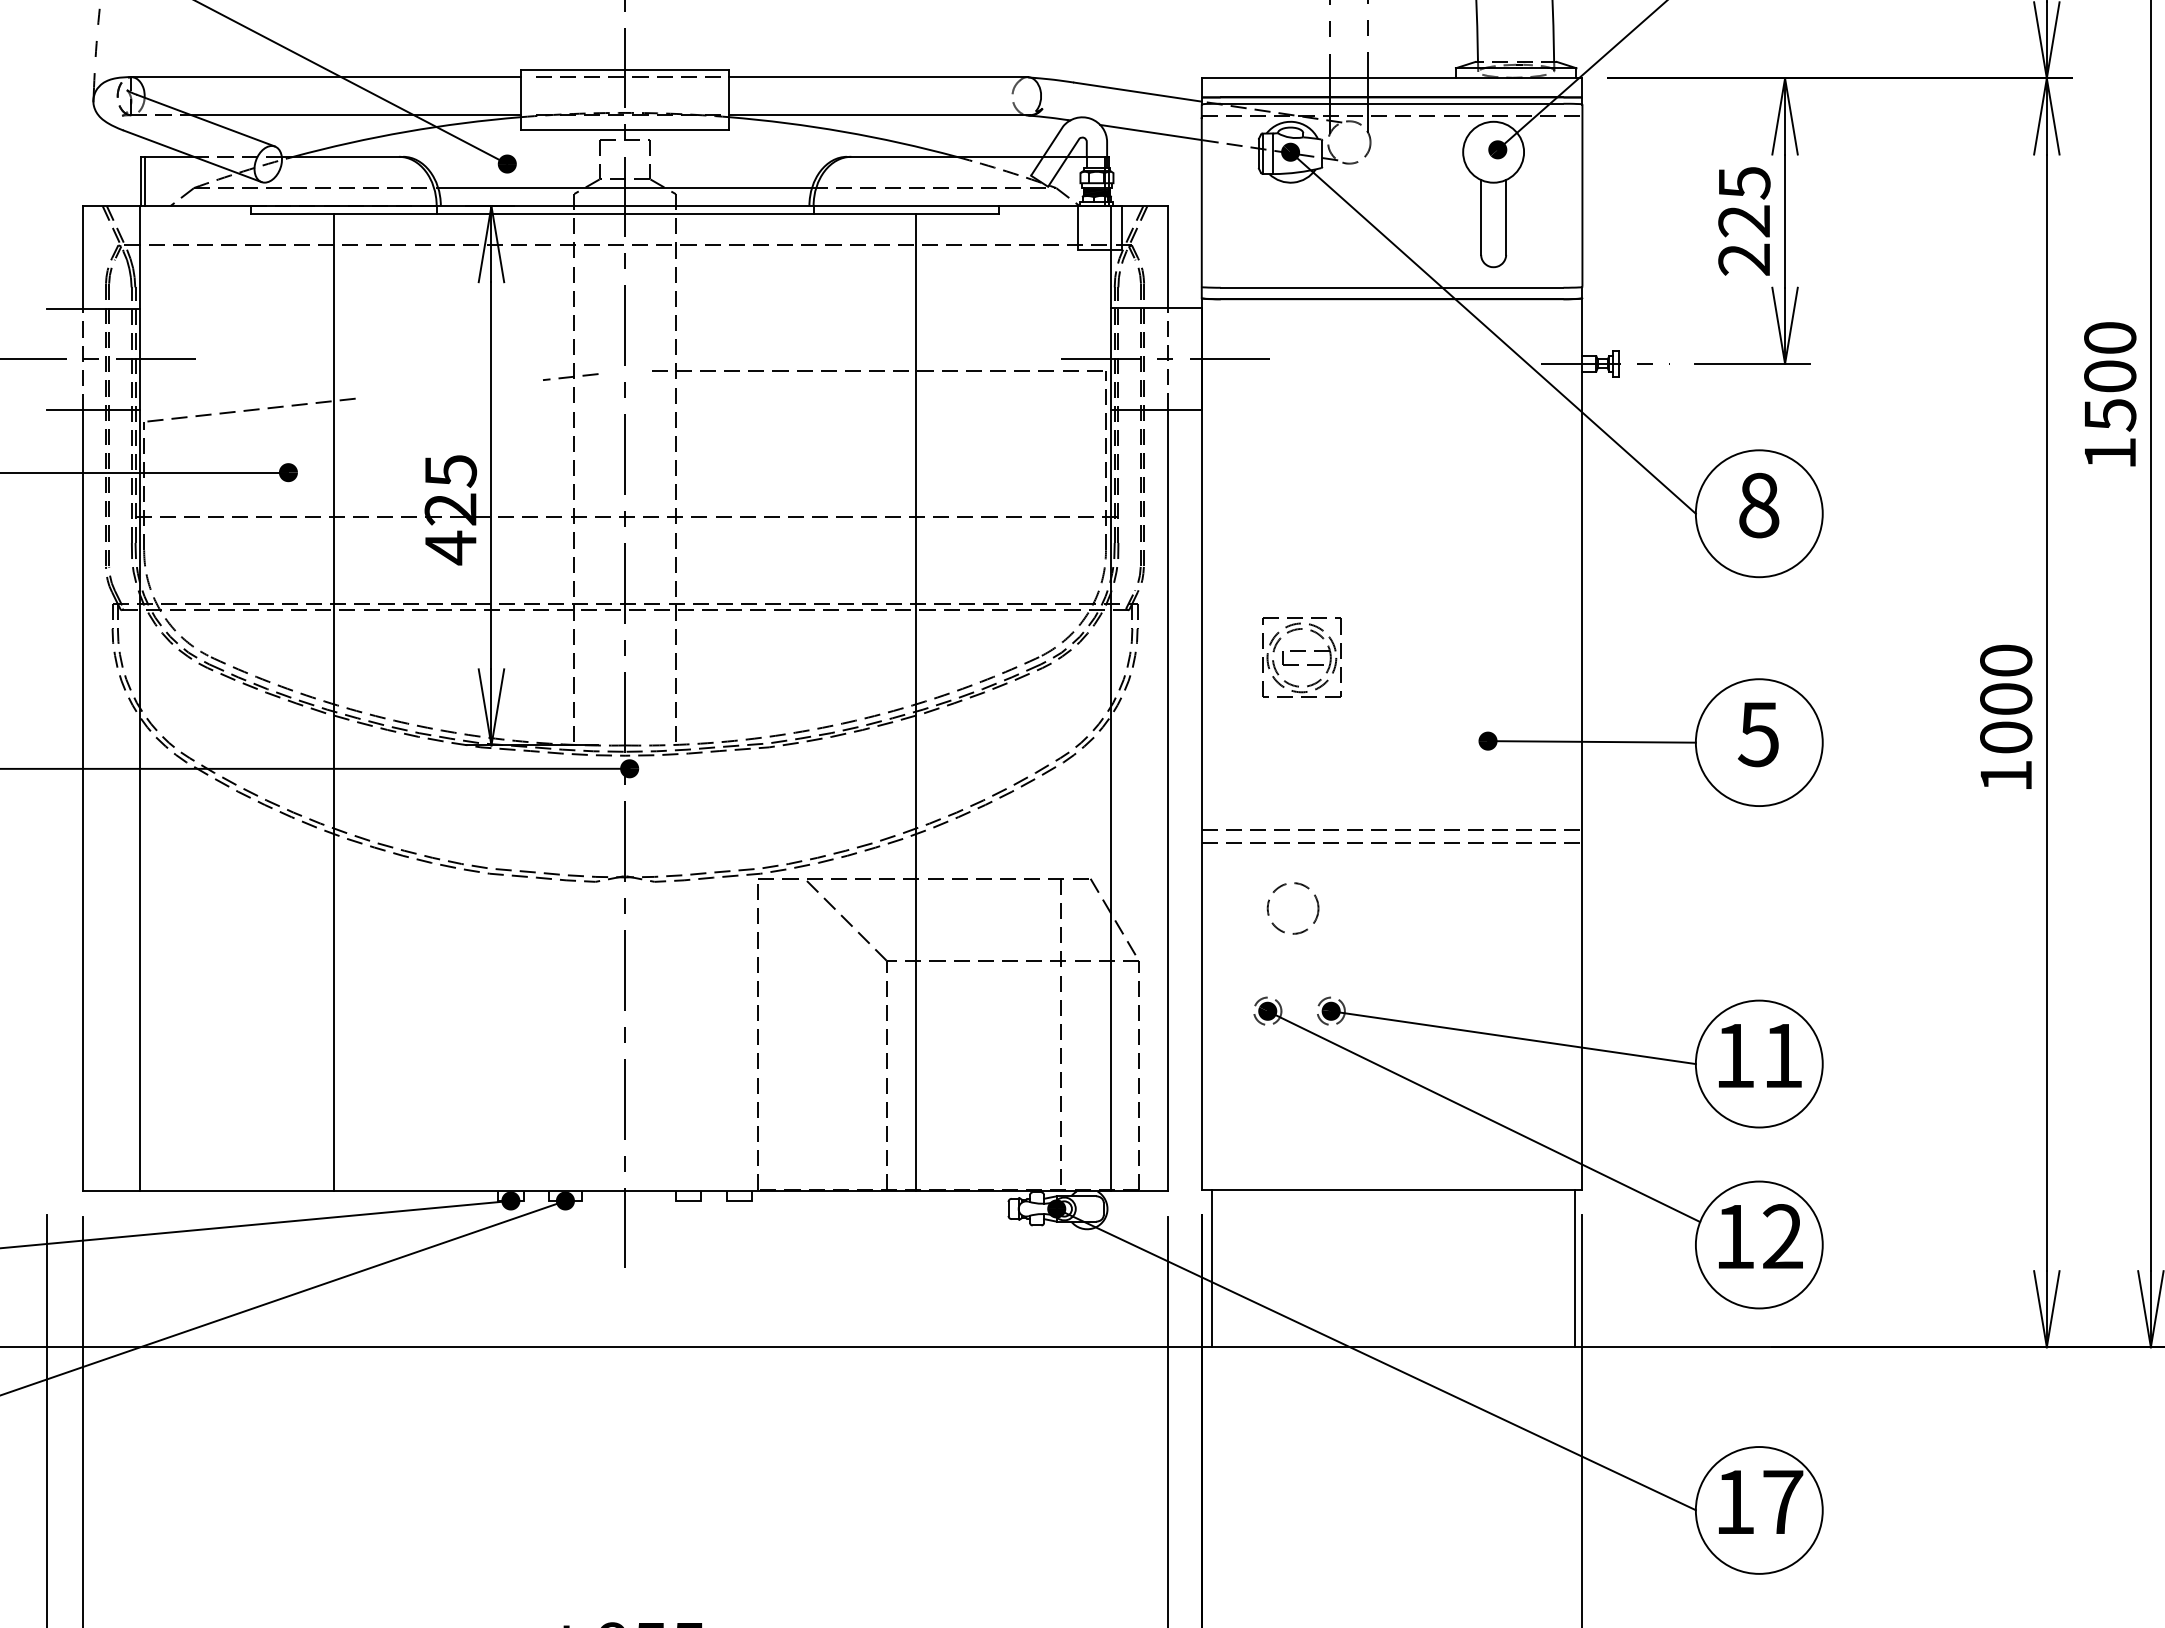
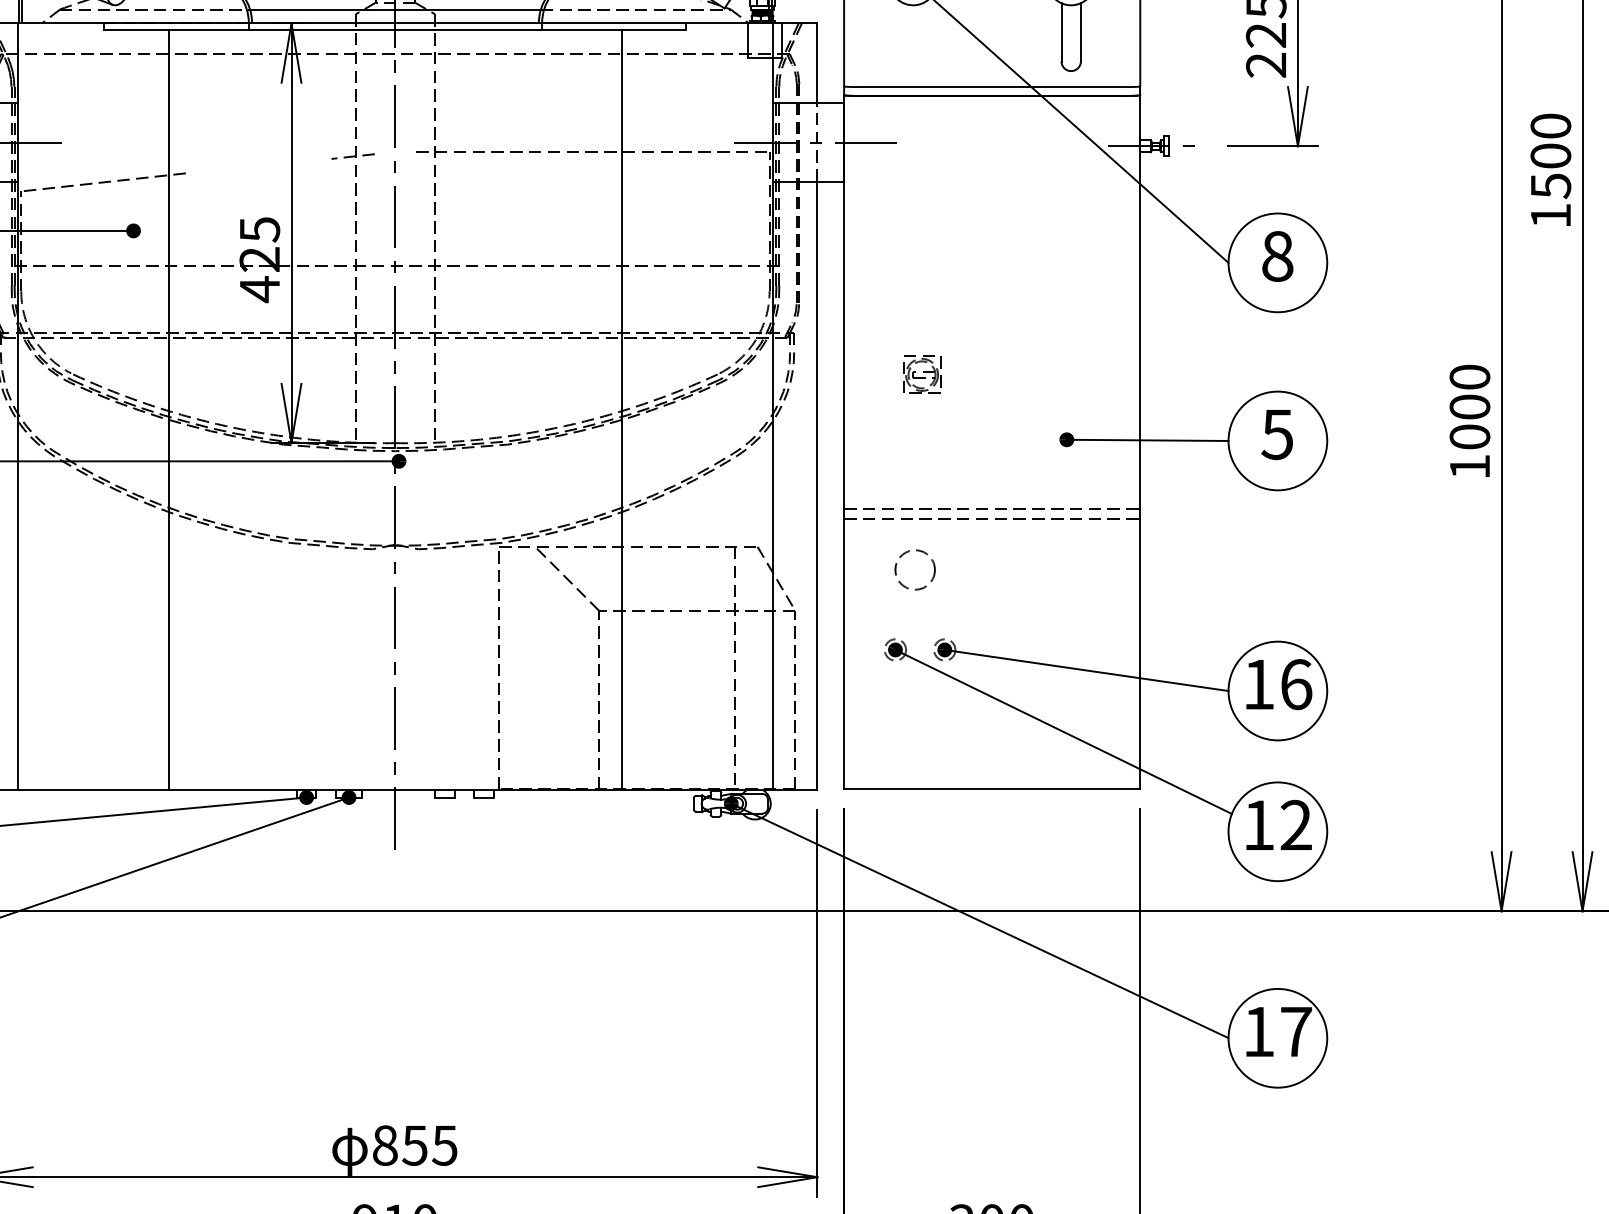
part: (1301, 657) -> (921, 374), size x0.6
text: (1783, 1055) -> (1296, 684), 11 -> 16
line: (1211, 1268) -> (851, 850), removed
line: (1574, 1268) -> (1134, 850), removed

